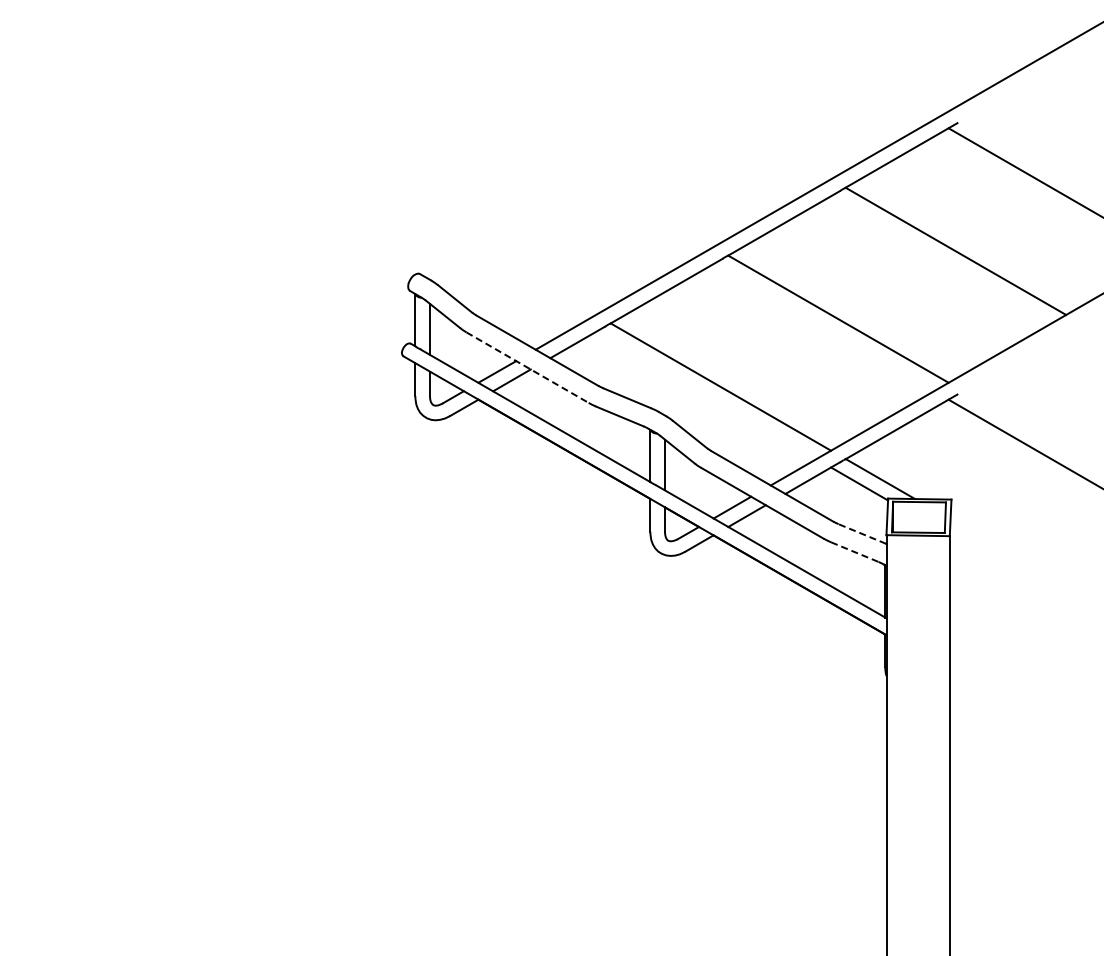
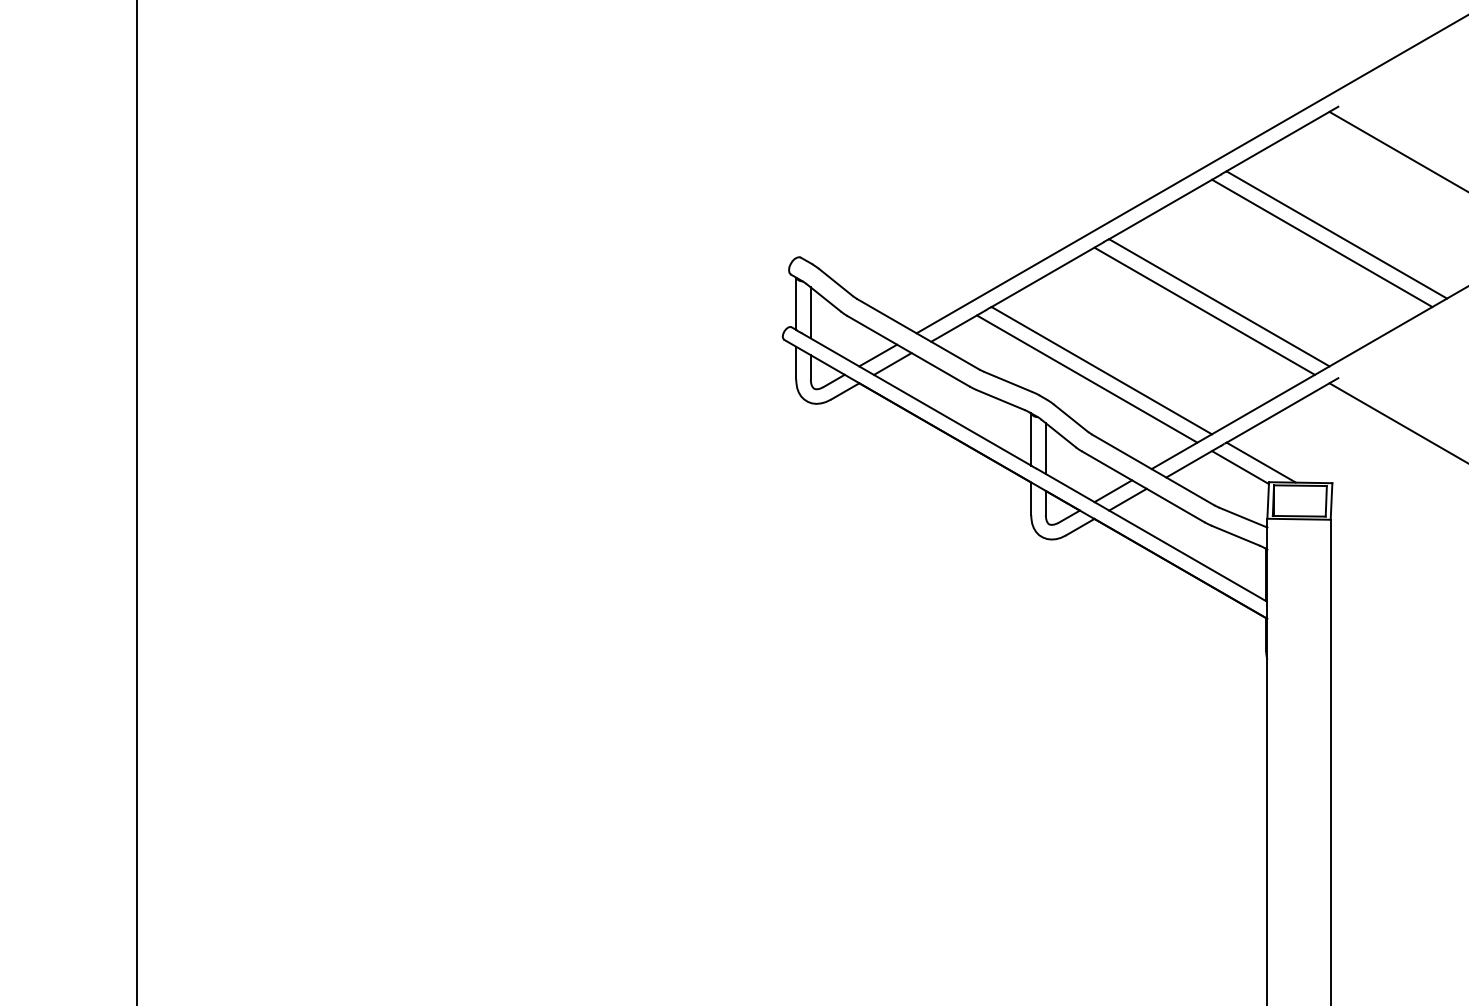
line: (941, 259) -> (1322, 243), added
line: (823, 326) -> (1204, 310), added
line: (527, 367) -> (908, 351), dashed -> solid
line: (706, 394) -> (1087, 378), added
line: (862, 533) -> (1243, 517), dashed -> solid
line: (854, 551) -> (1235, 535), dashed -> solid

